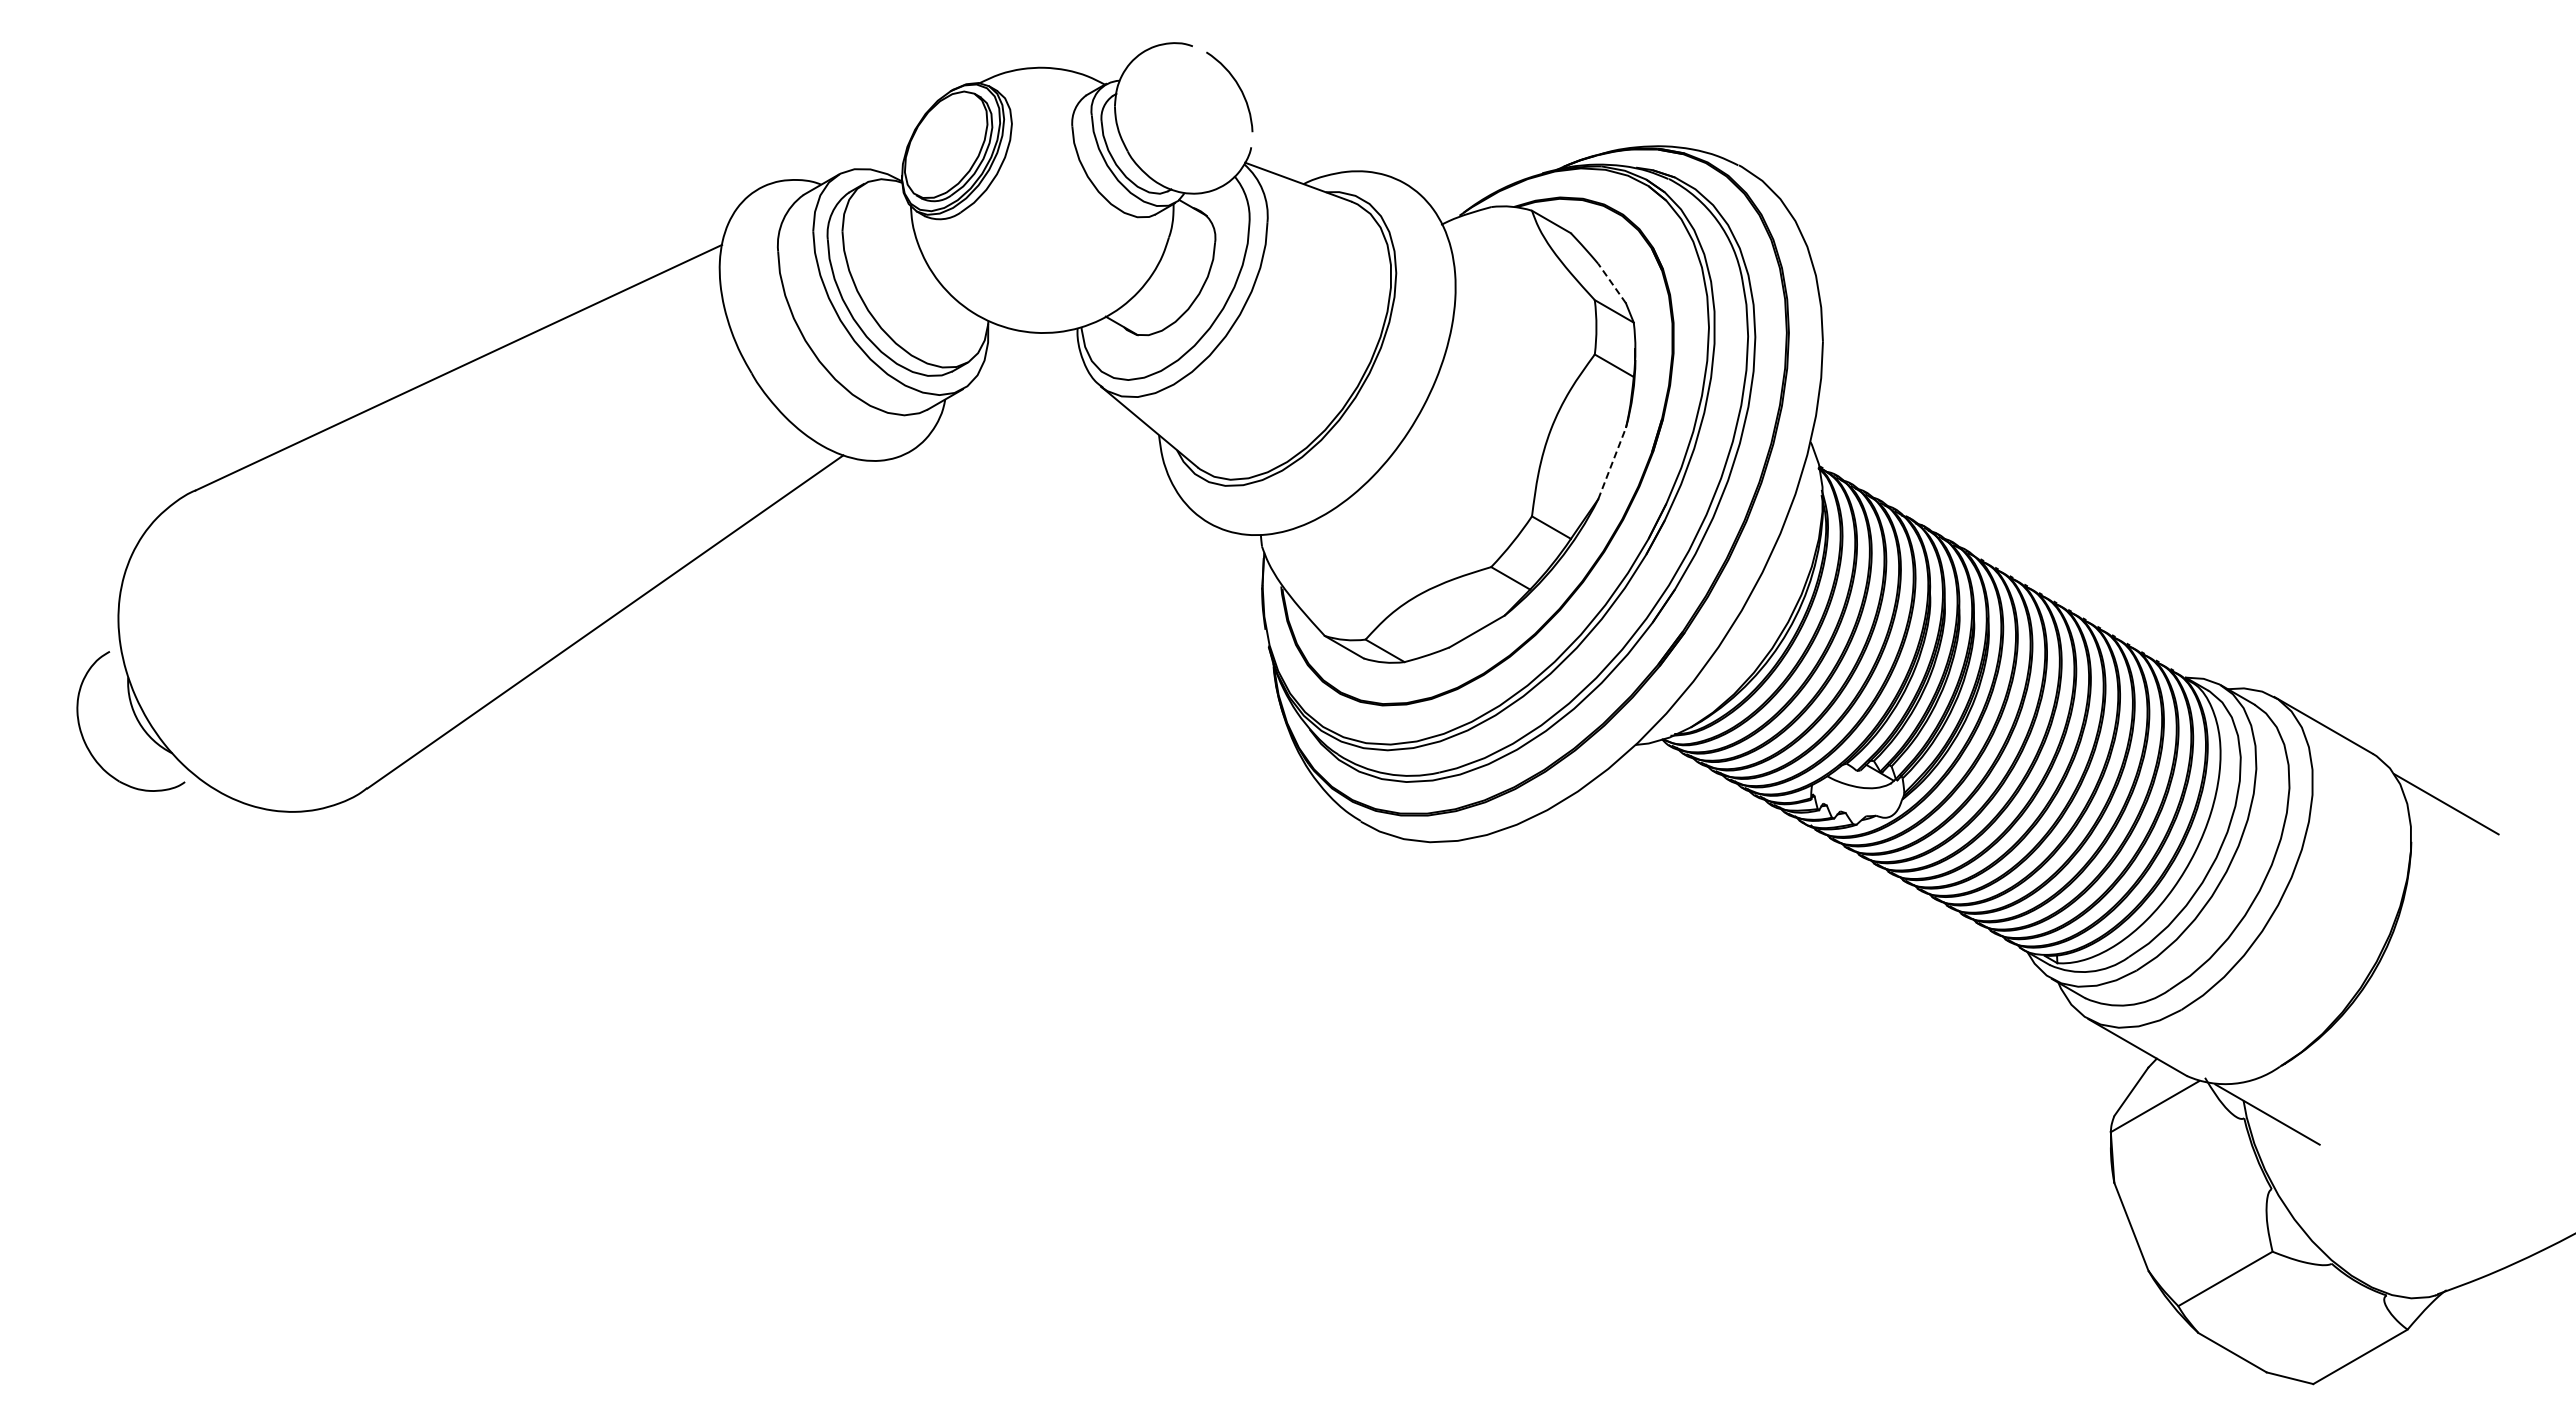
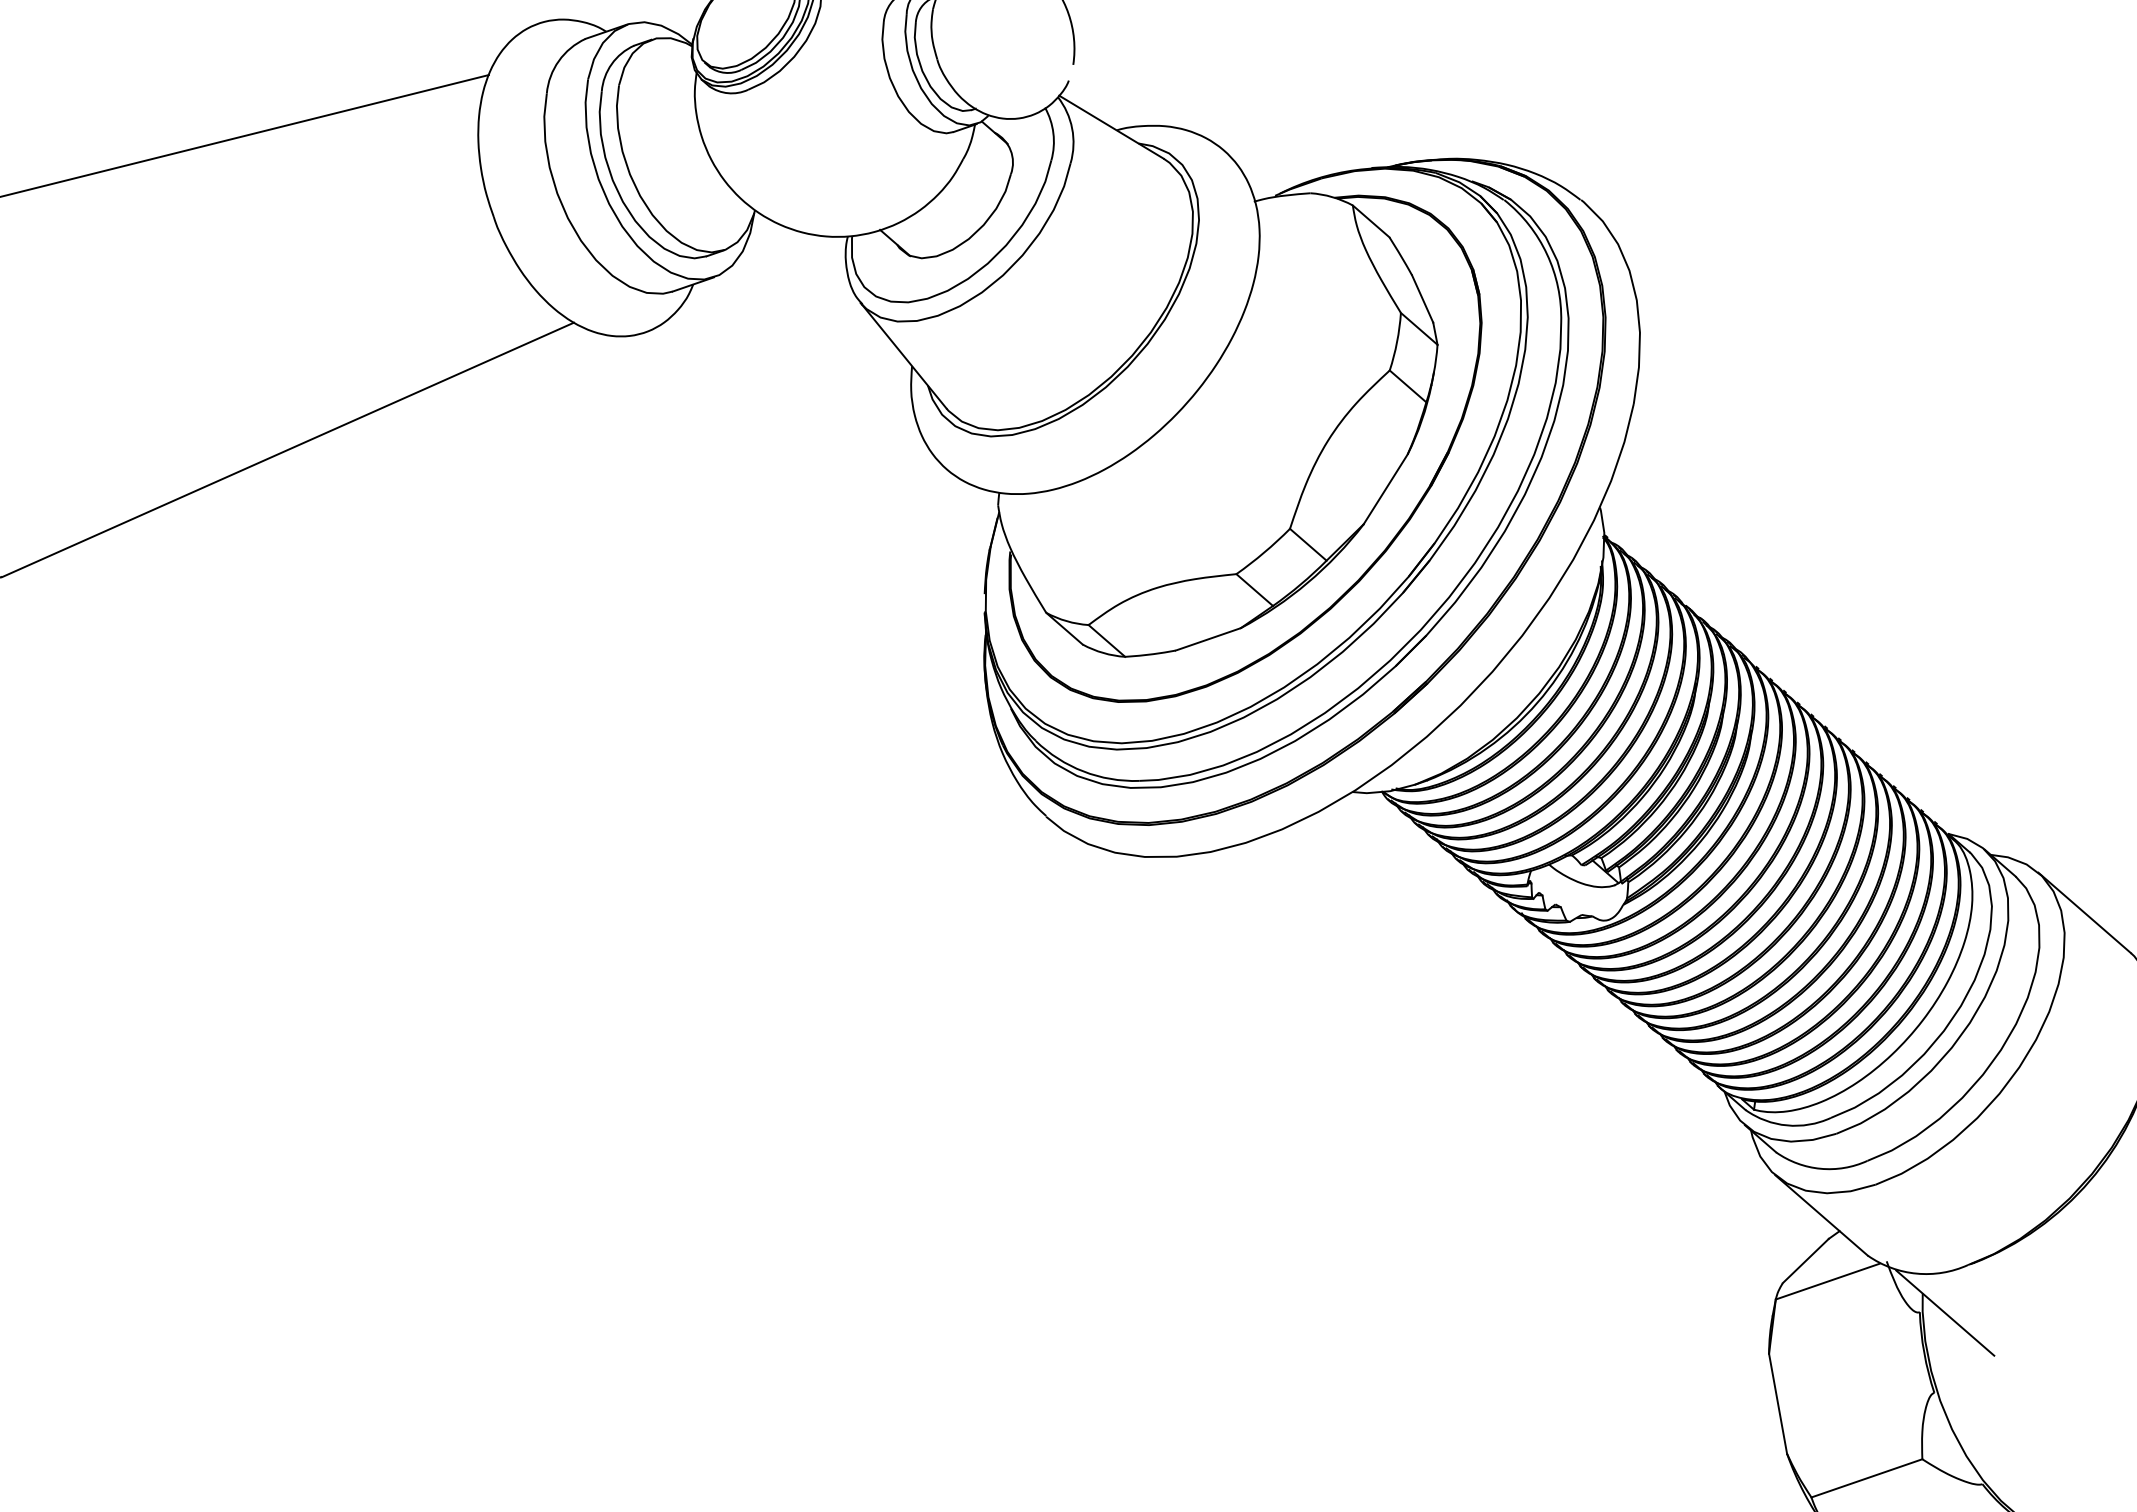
line: (1611, 283) -> (1422, 298), dashed -> solid
line: (1612, 463) -> (1386, 489), dashed -> solid

